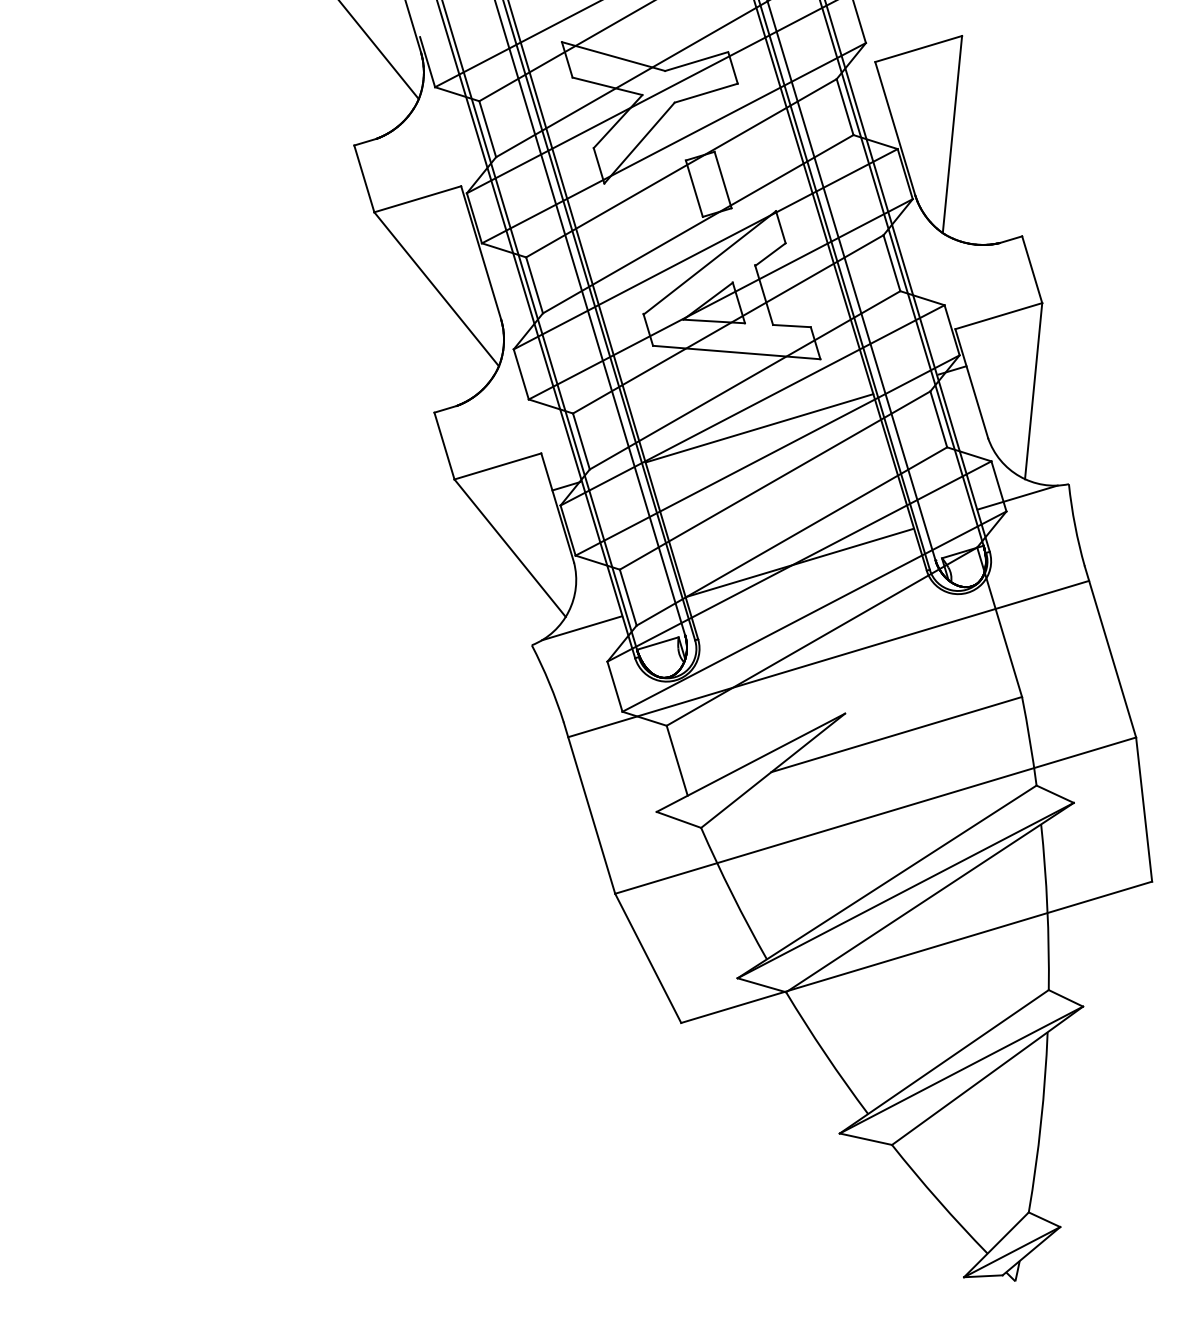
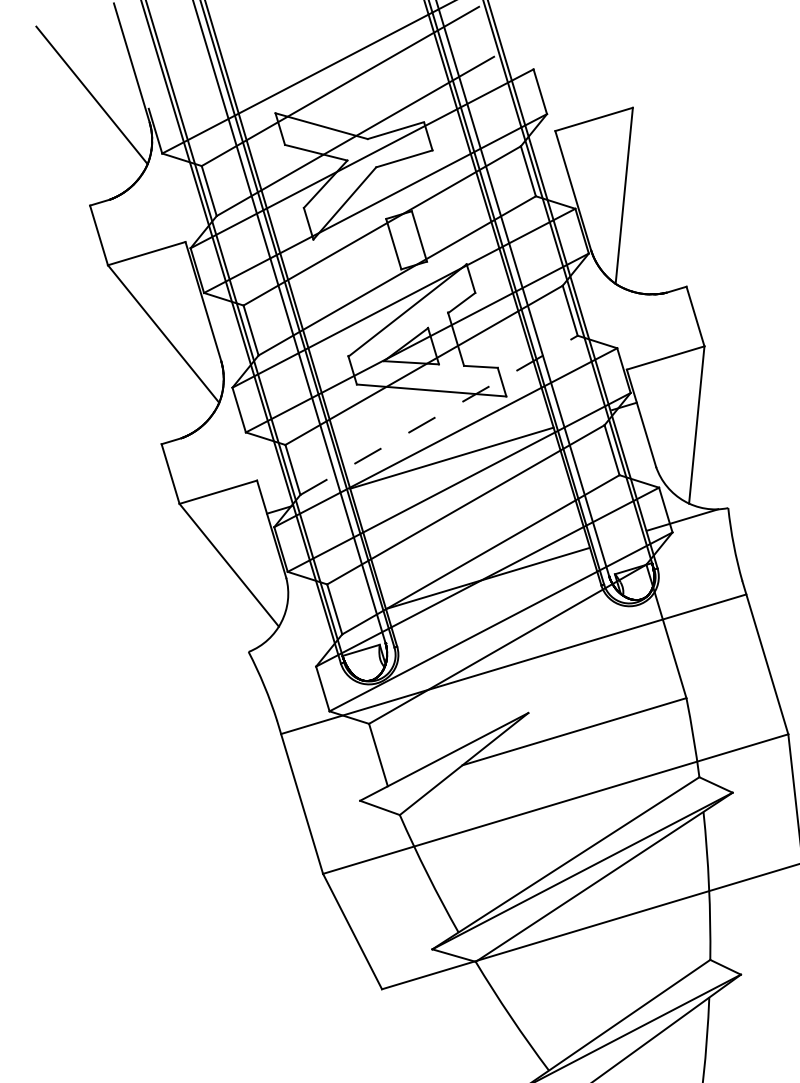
line: (745, 380) -> (439, 415), solid -> dashed
line: (582, 628) -> (293, 636), removed

